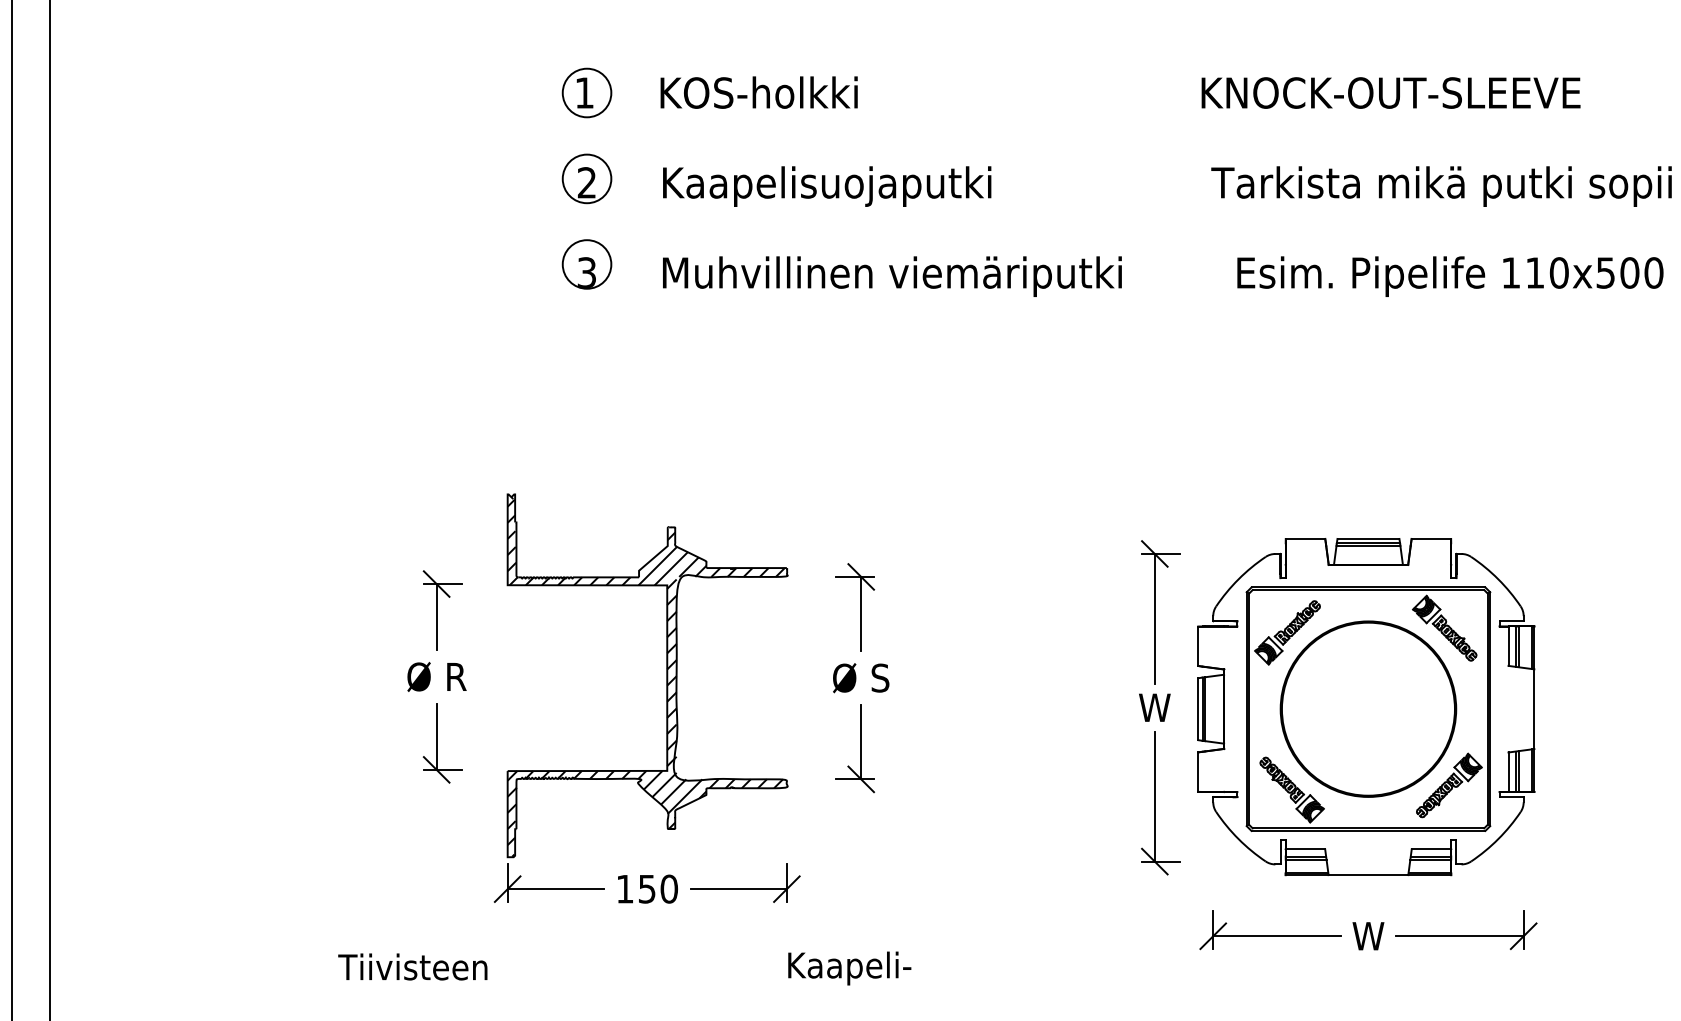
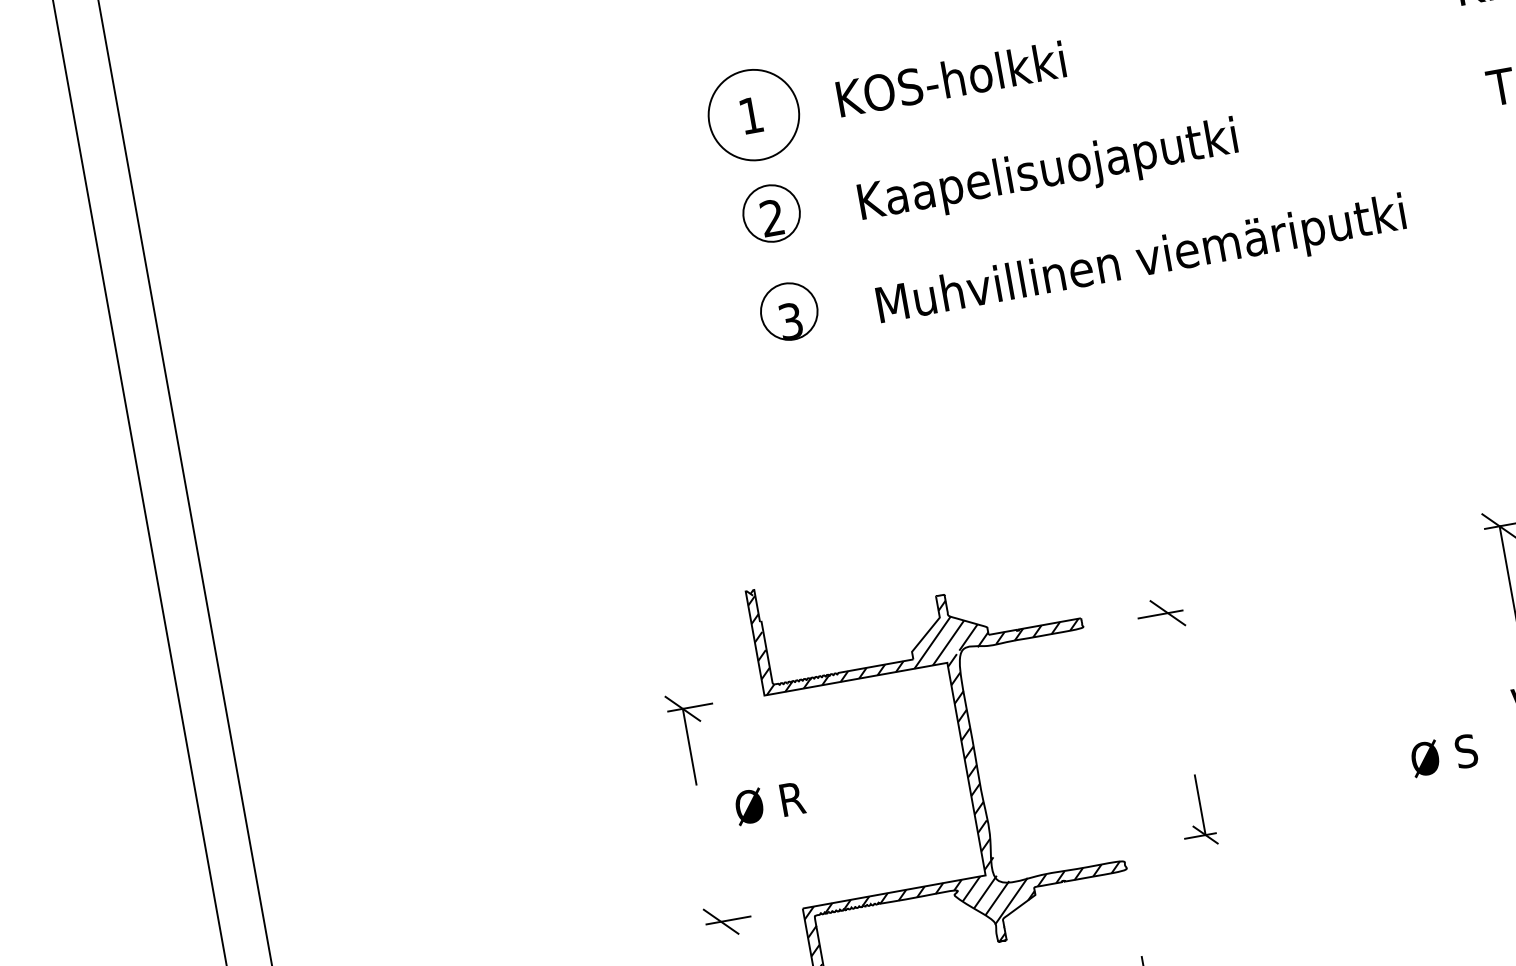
circle: (586, 92) -> (753, 114), size x1.6
line: (861, 613) -> (1175, 654), removed
text: (436, 676) -> (769, 802), moved
text: (861, 678) -> (1444, 755), moved
line: (436, 736) -> (714, 883), removed
part: (854, 748) -> (1195, 811), size x0.7

